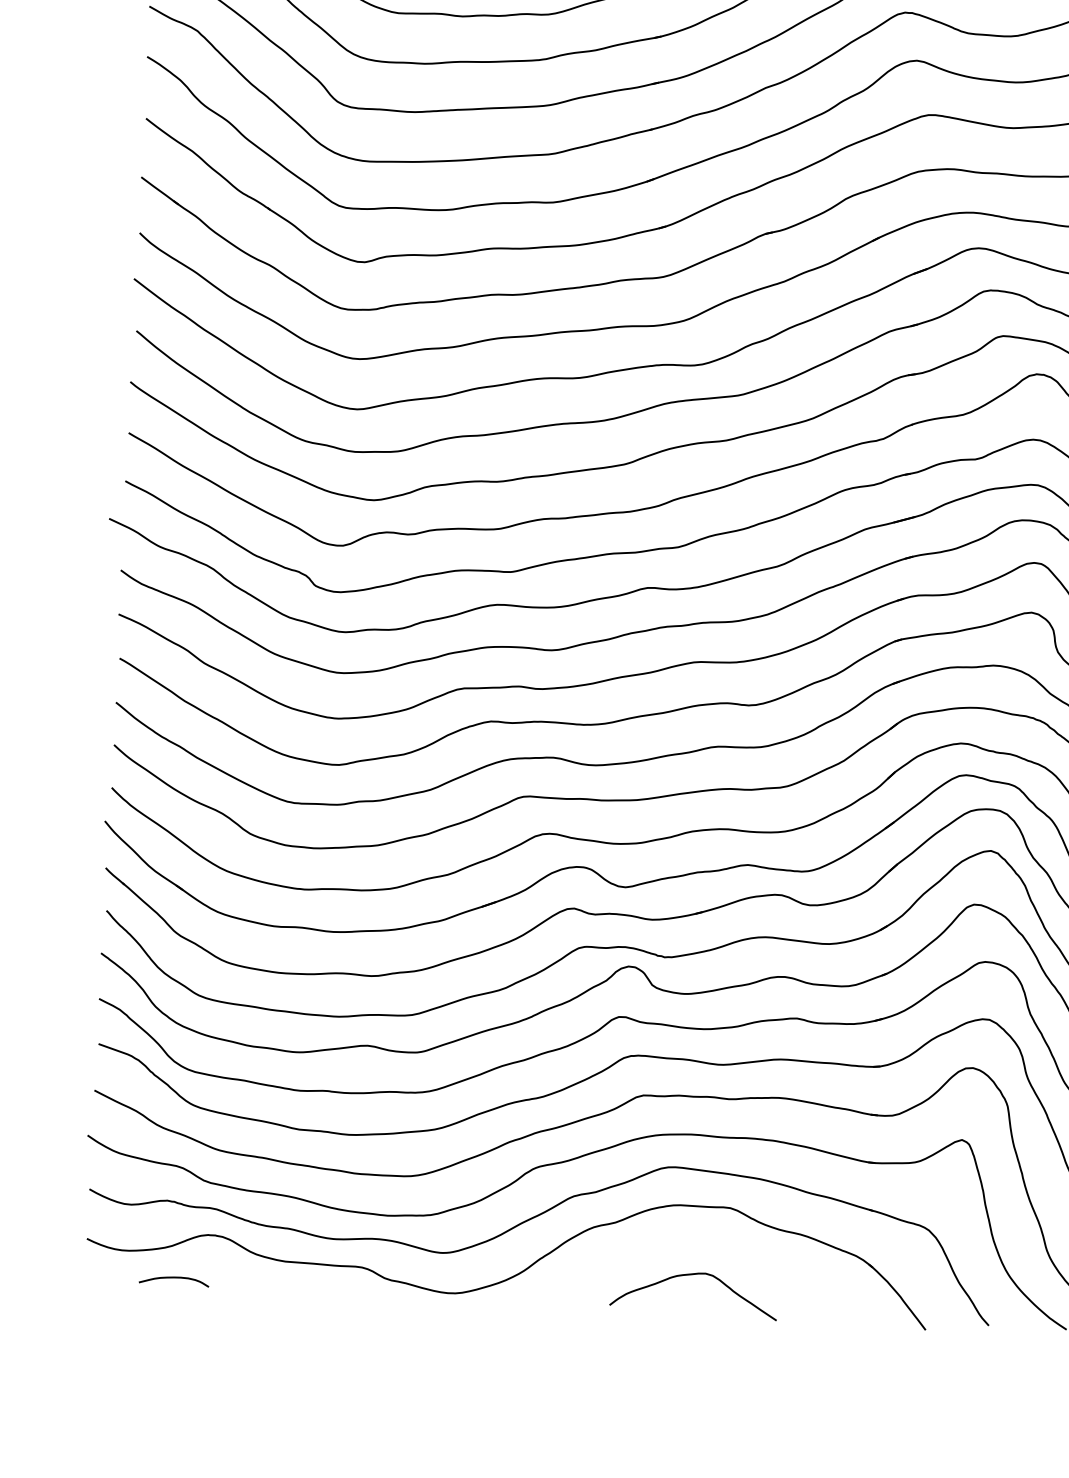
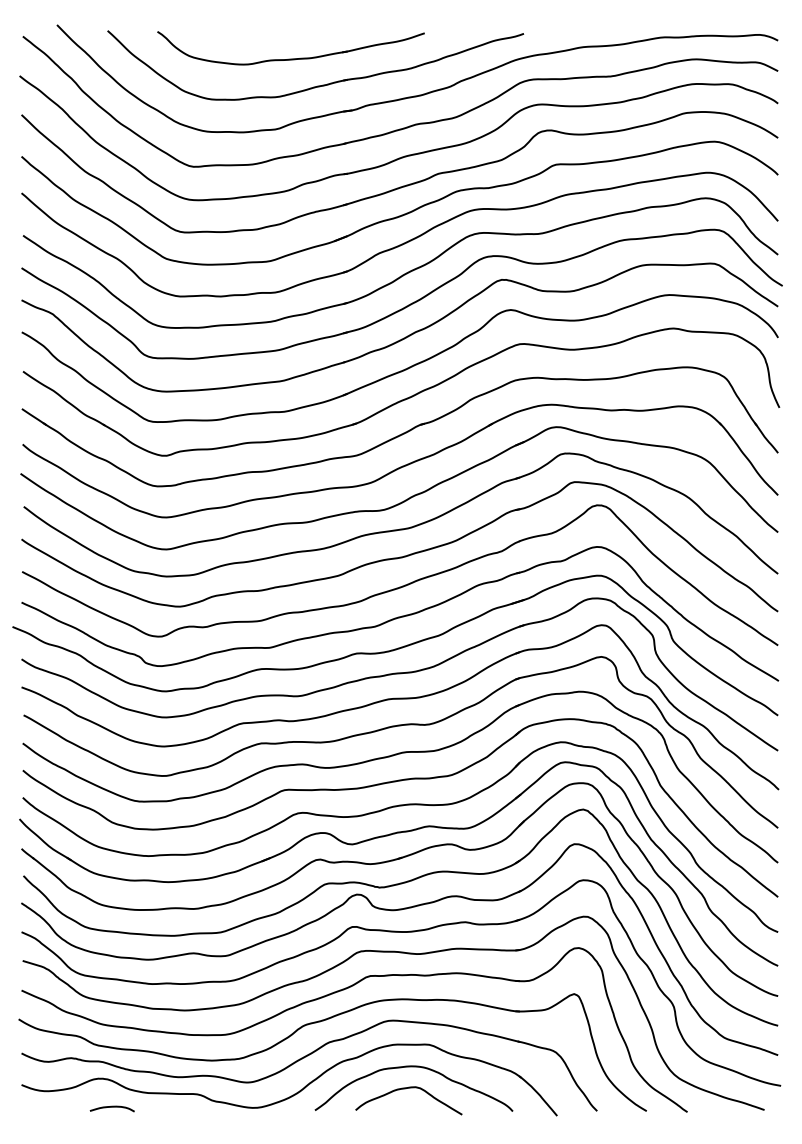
curve: (703, 1242) -> (413, 1067), added
curve: (172, 1278) -> (111, 1107), moved

